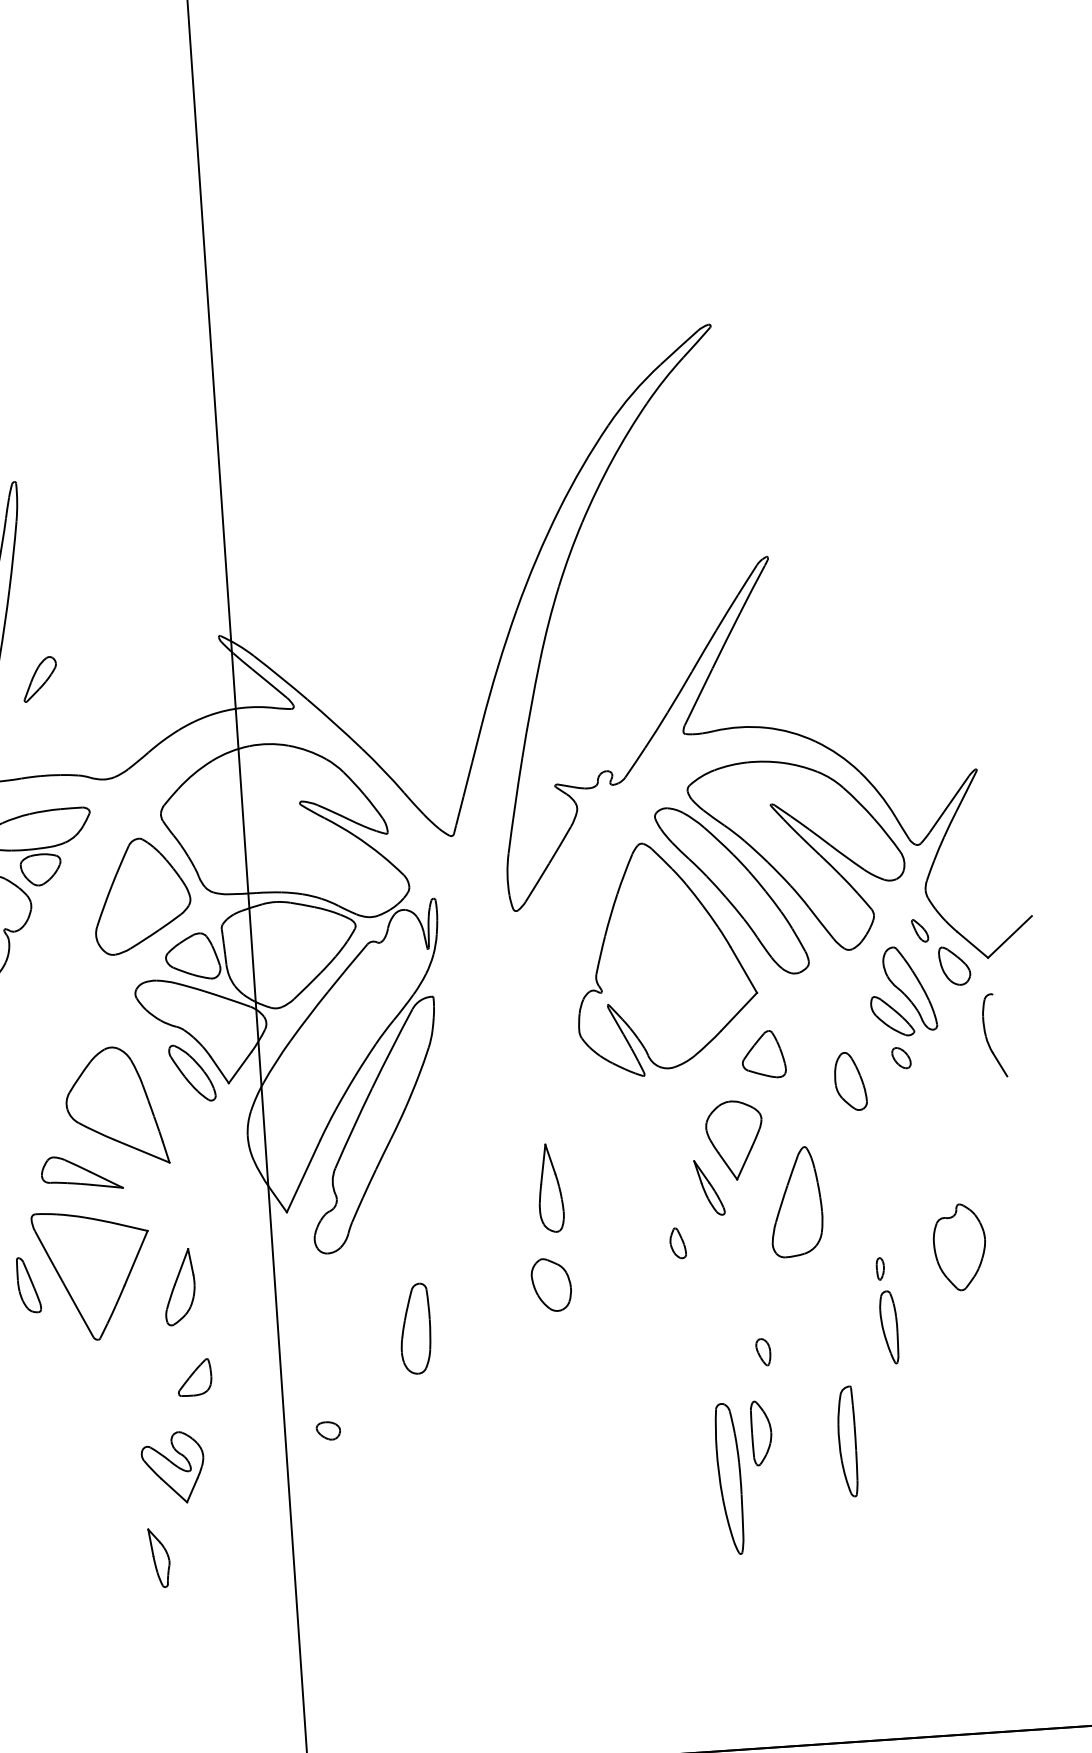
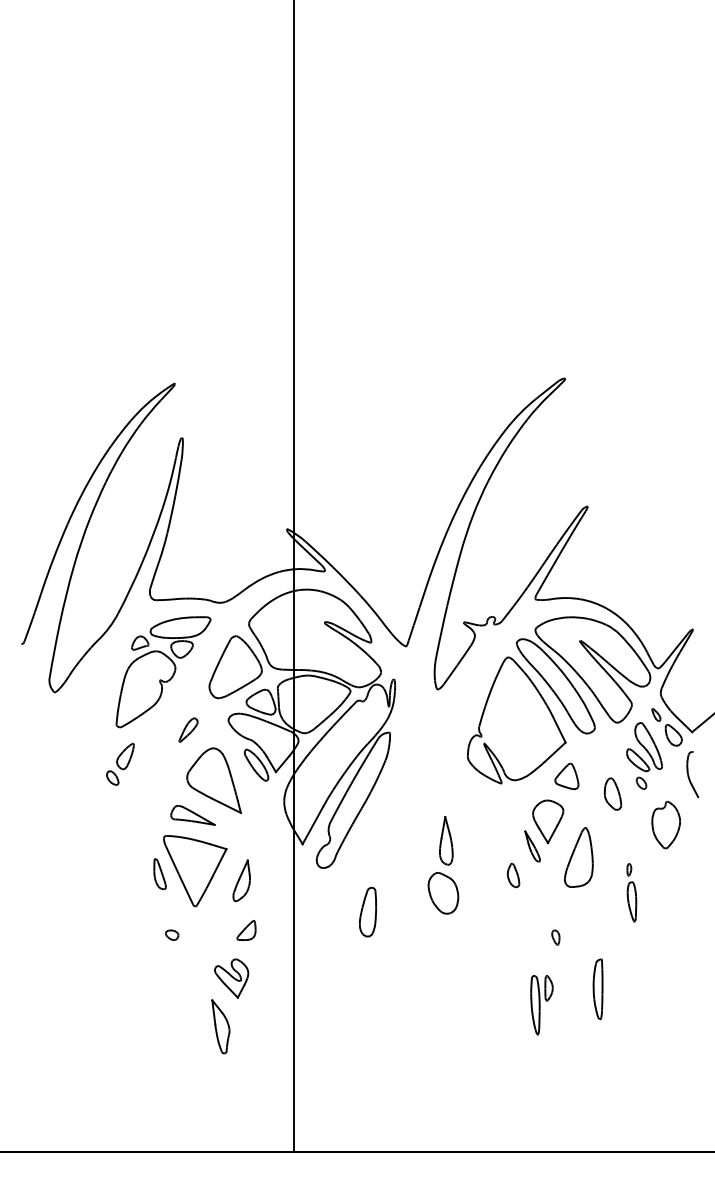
part: (39, 678) -> (188, 729), moved
part: (677, 1243) -> (513, 875), size x1.43
part: (958, 1246) -> (665, 824), moved
part: (551, 1285) -> (443, 893), size x1.43
part: (887, 1310) -> (631, 892), moved
part: (329, 1429) -> (172, 934), moved
part: (745, 1478) -> (541, 1005), size x0.71
part: (158, 1557) -> (220, 1026), size x1.67

